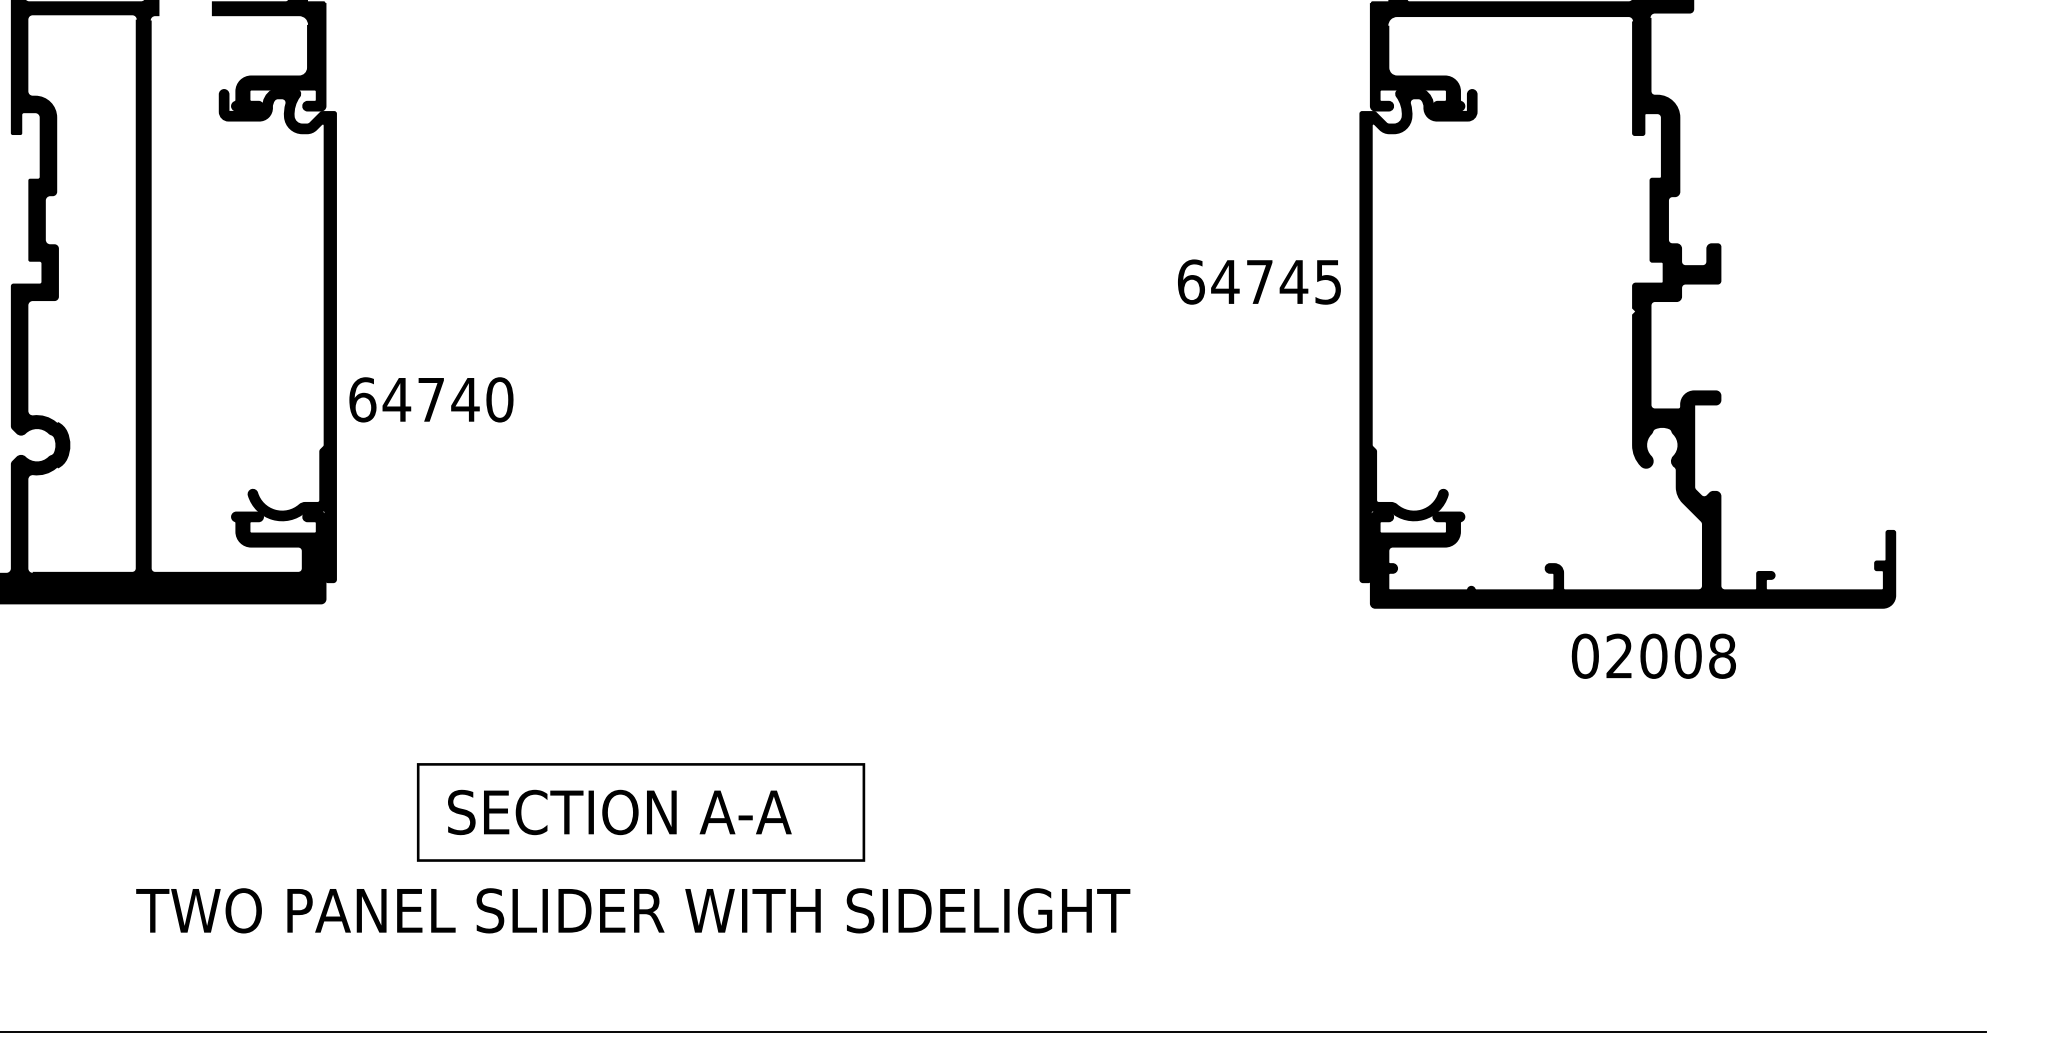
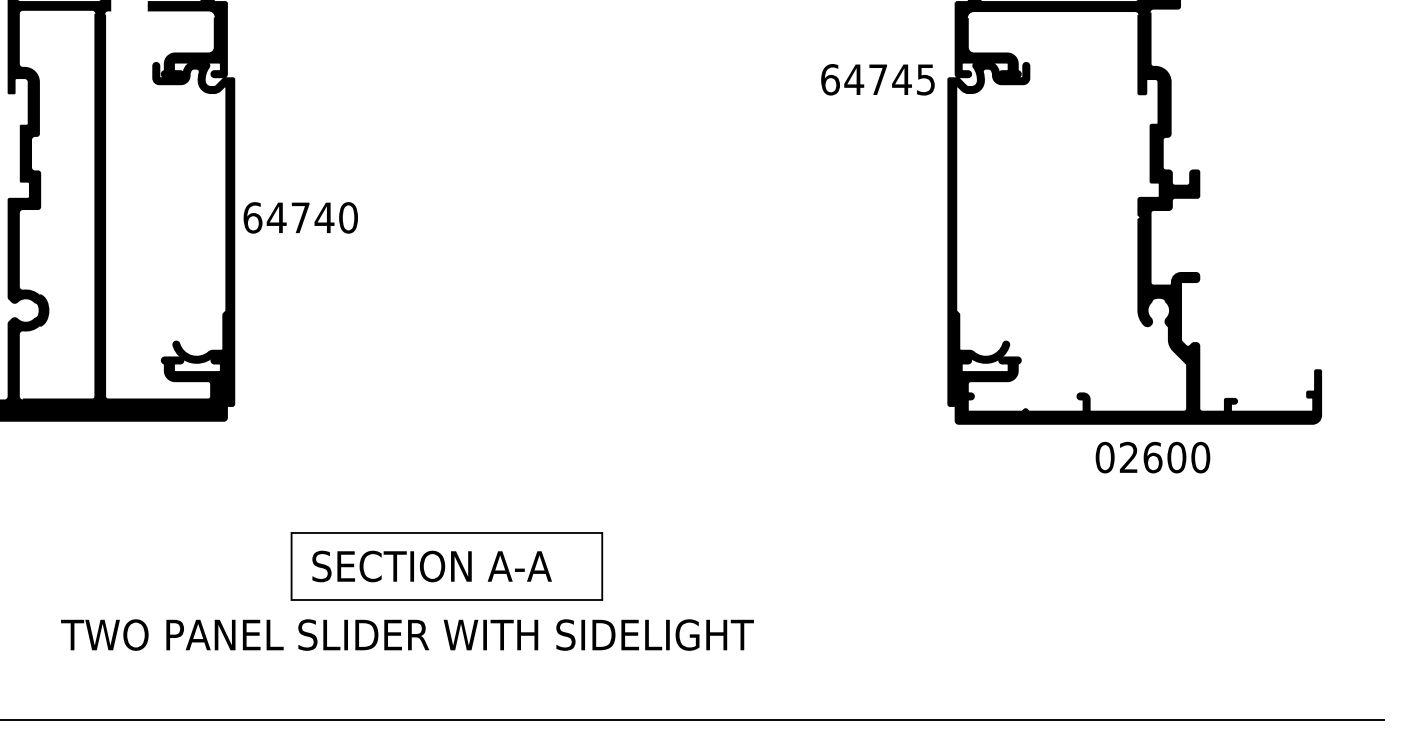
text: (1258, 281) -> (877, 79), moved
text: (431, 399) -> (300, 217), moved
text: (1687, 656) -> (1176, 457), 02008 -> 02600
text: (633, 910) -> (407, 634), moved

